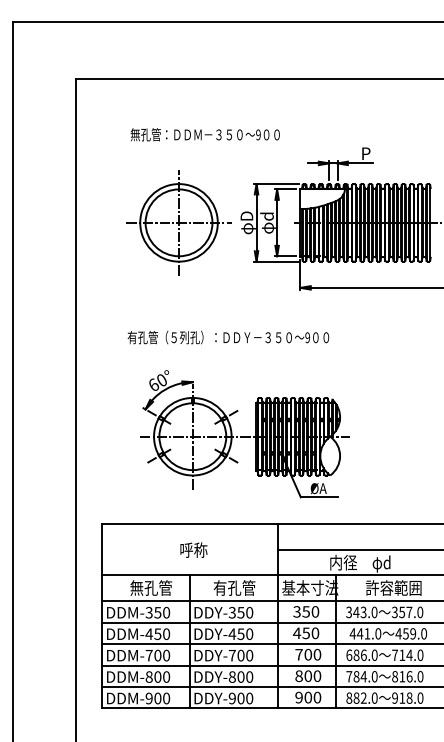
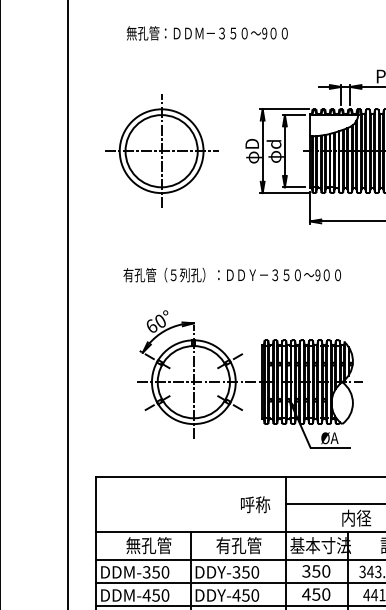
text: (204, 134) -> (206, 33), moved
part: (178, 222) -> (161, 150), moved
text: (193, 549) -> (255, 504), moved

